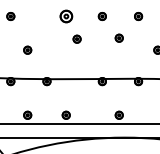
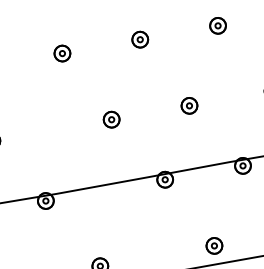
part: (65, 16) -> (60, 53), size x0.62
part: (118, 37) -> (187, 104), moved
part: (76, 38) -> (110, 118), moved

